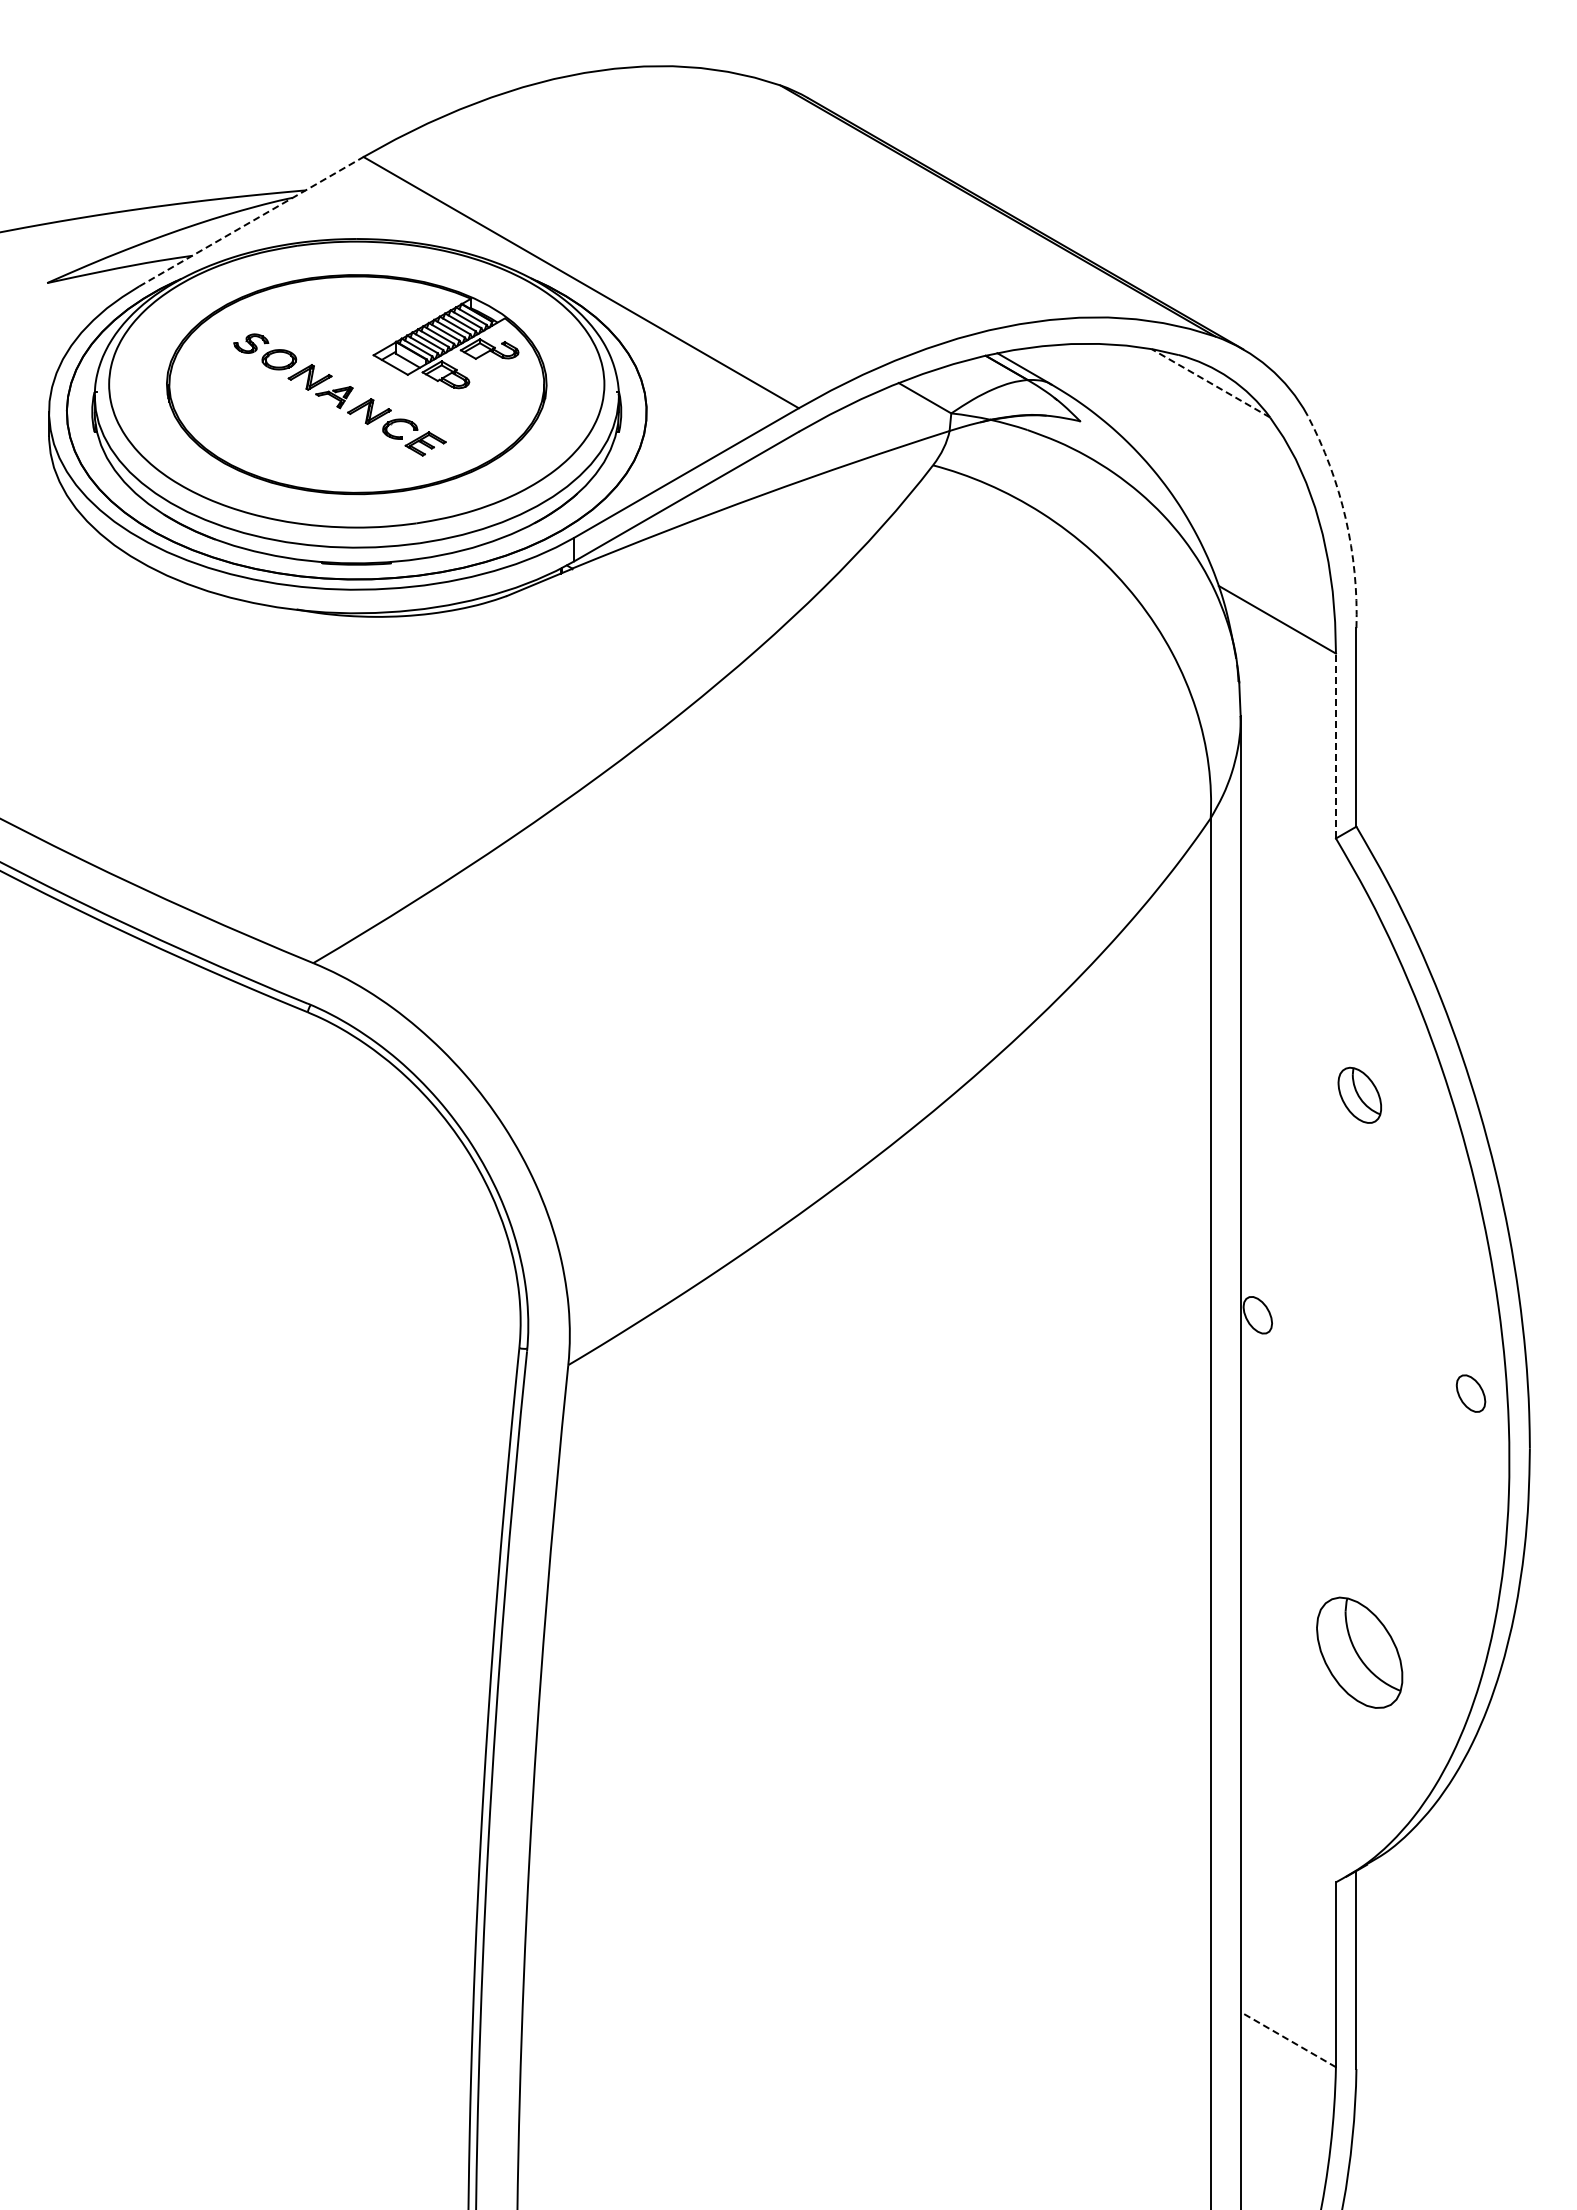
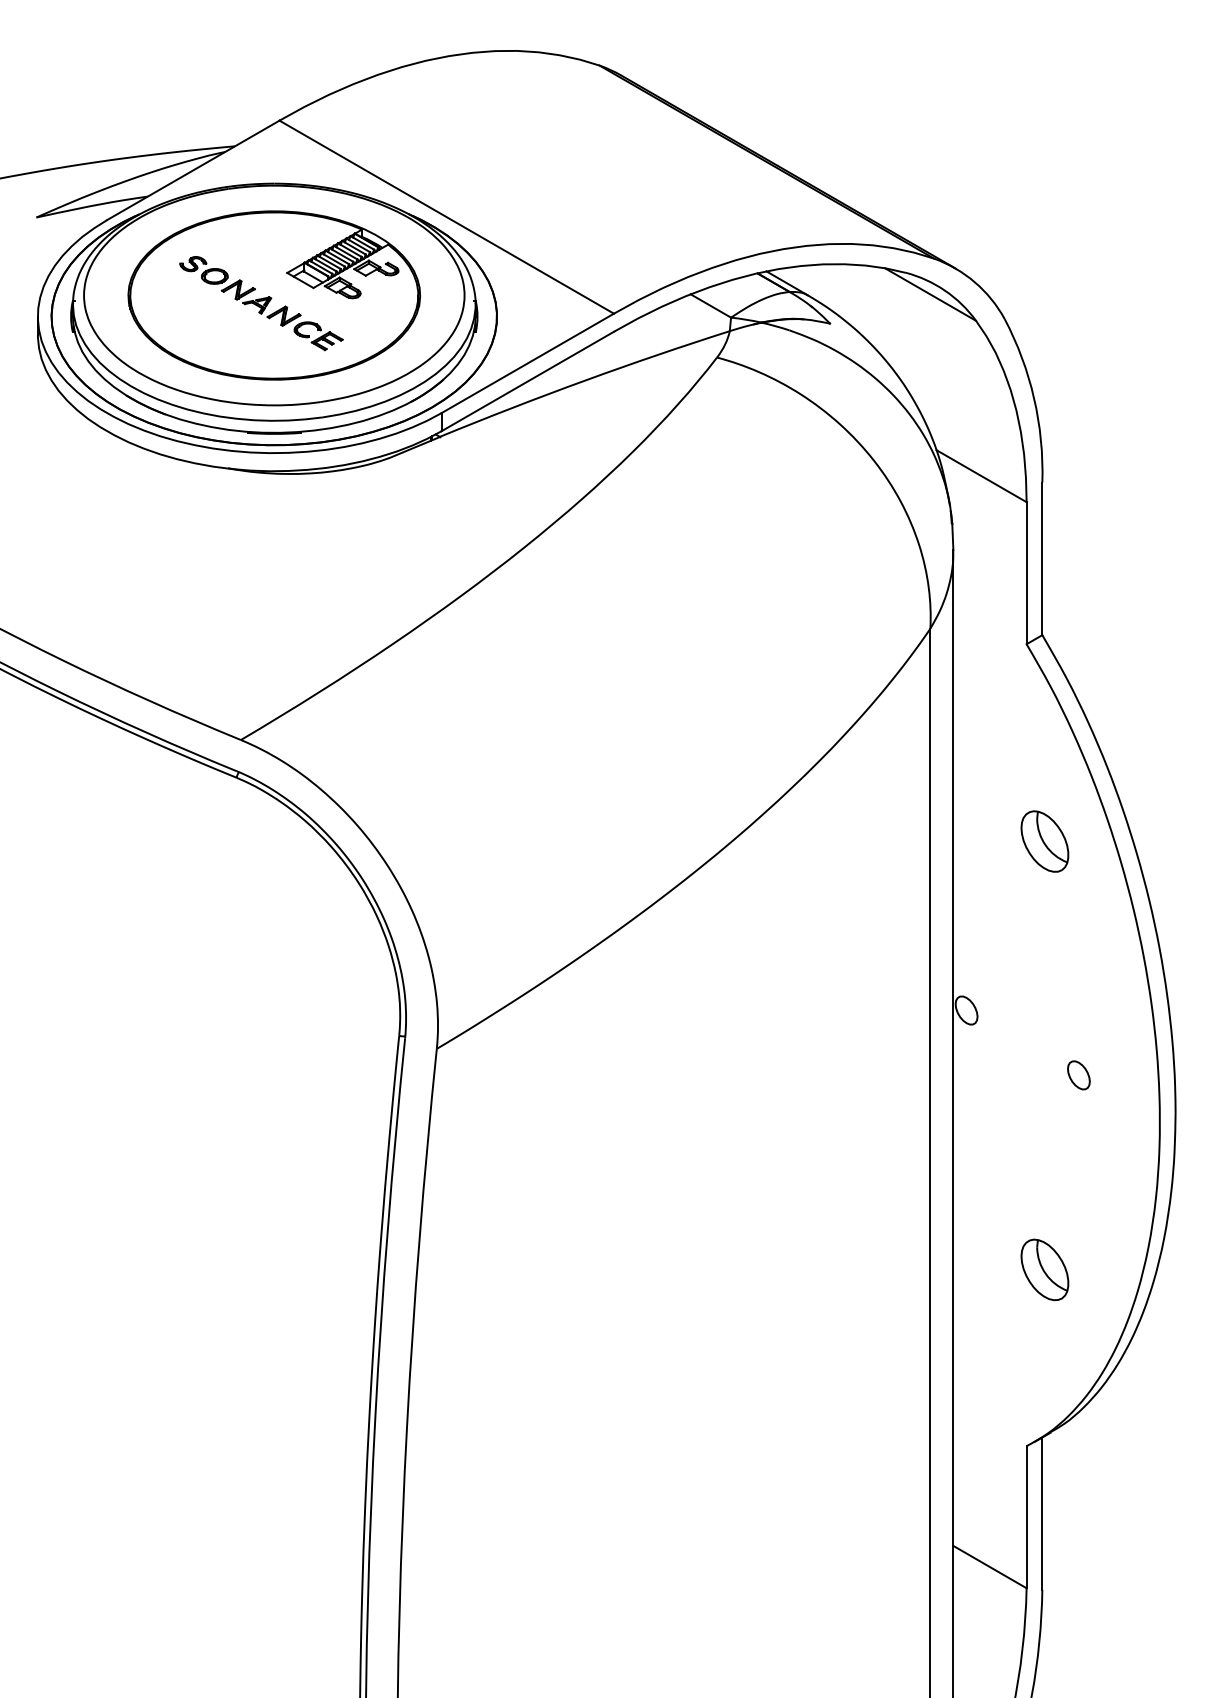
line: (251, 221) -> (193, 170), dashed -> solid
line: (1210, 383) -> (930, 294), dashed -> solid
arc: (1345, 518) -> (1033, 398), dashed -> solid
line: (1335, 745) -> (1026, 572), dashed -> solid
part: (1359, 1095) -> (1044, 841), size x1.43
part: (1470, 1393) -> (1078, 1075), moved
part: (1359, 1652) -> (1044, 1269), size x0.71
line: (1288, 2039) -> (990, 1566), dashed -> solid

